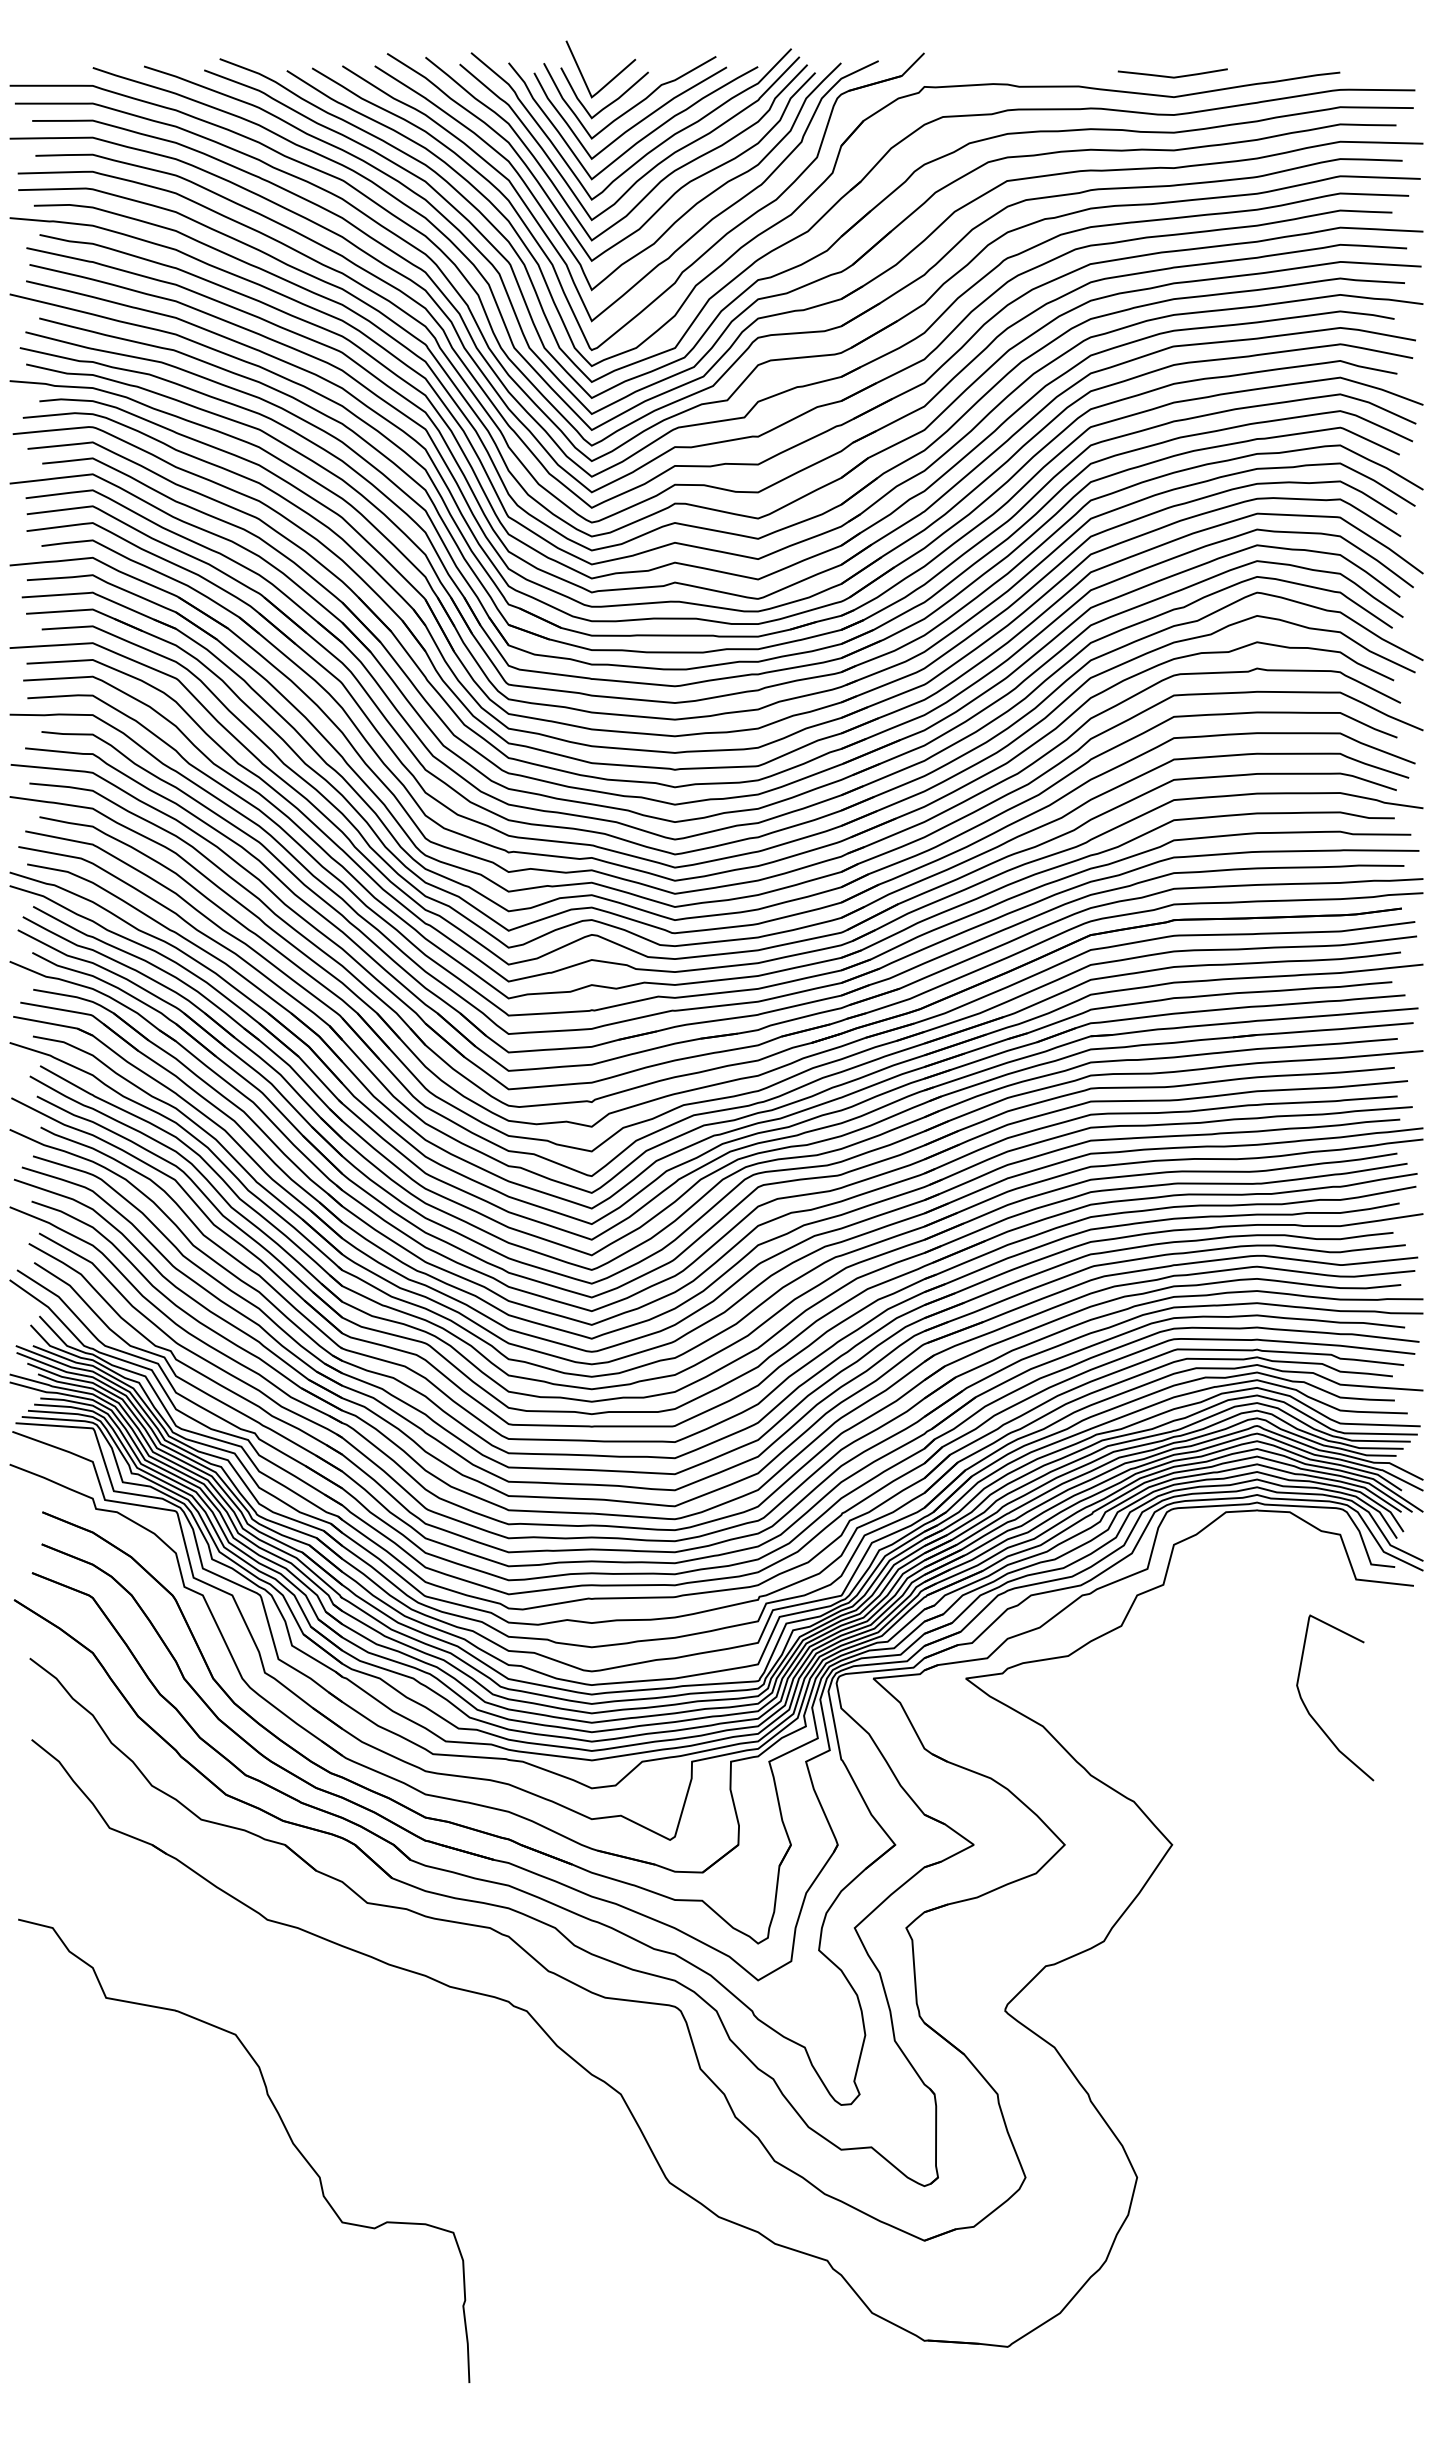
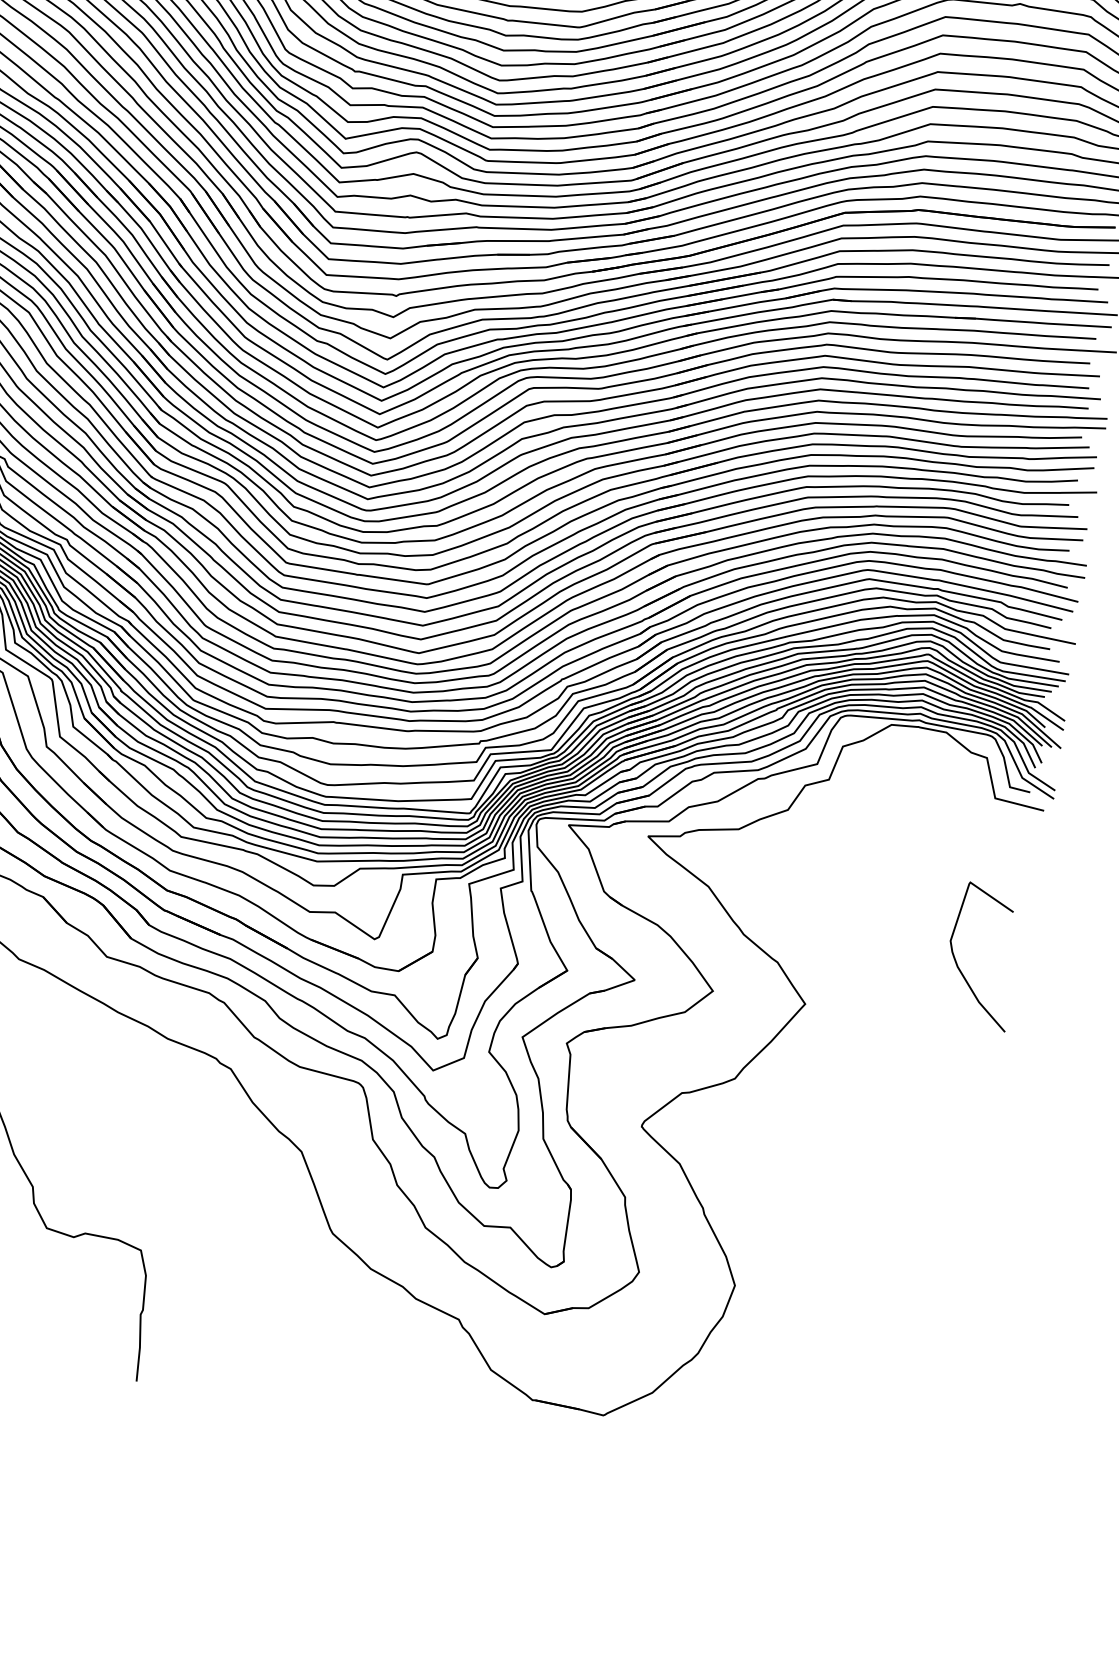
curve: (1310, 1713) -> (958, 966), moved

